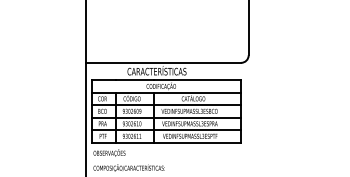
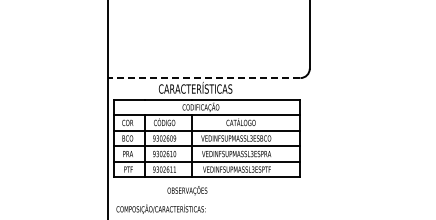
line: (163, 63) -> (203, 78), solid -> dashed
text: (109, 153) -> (187, 190), moved

